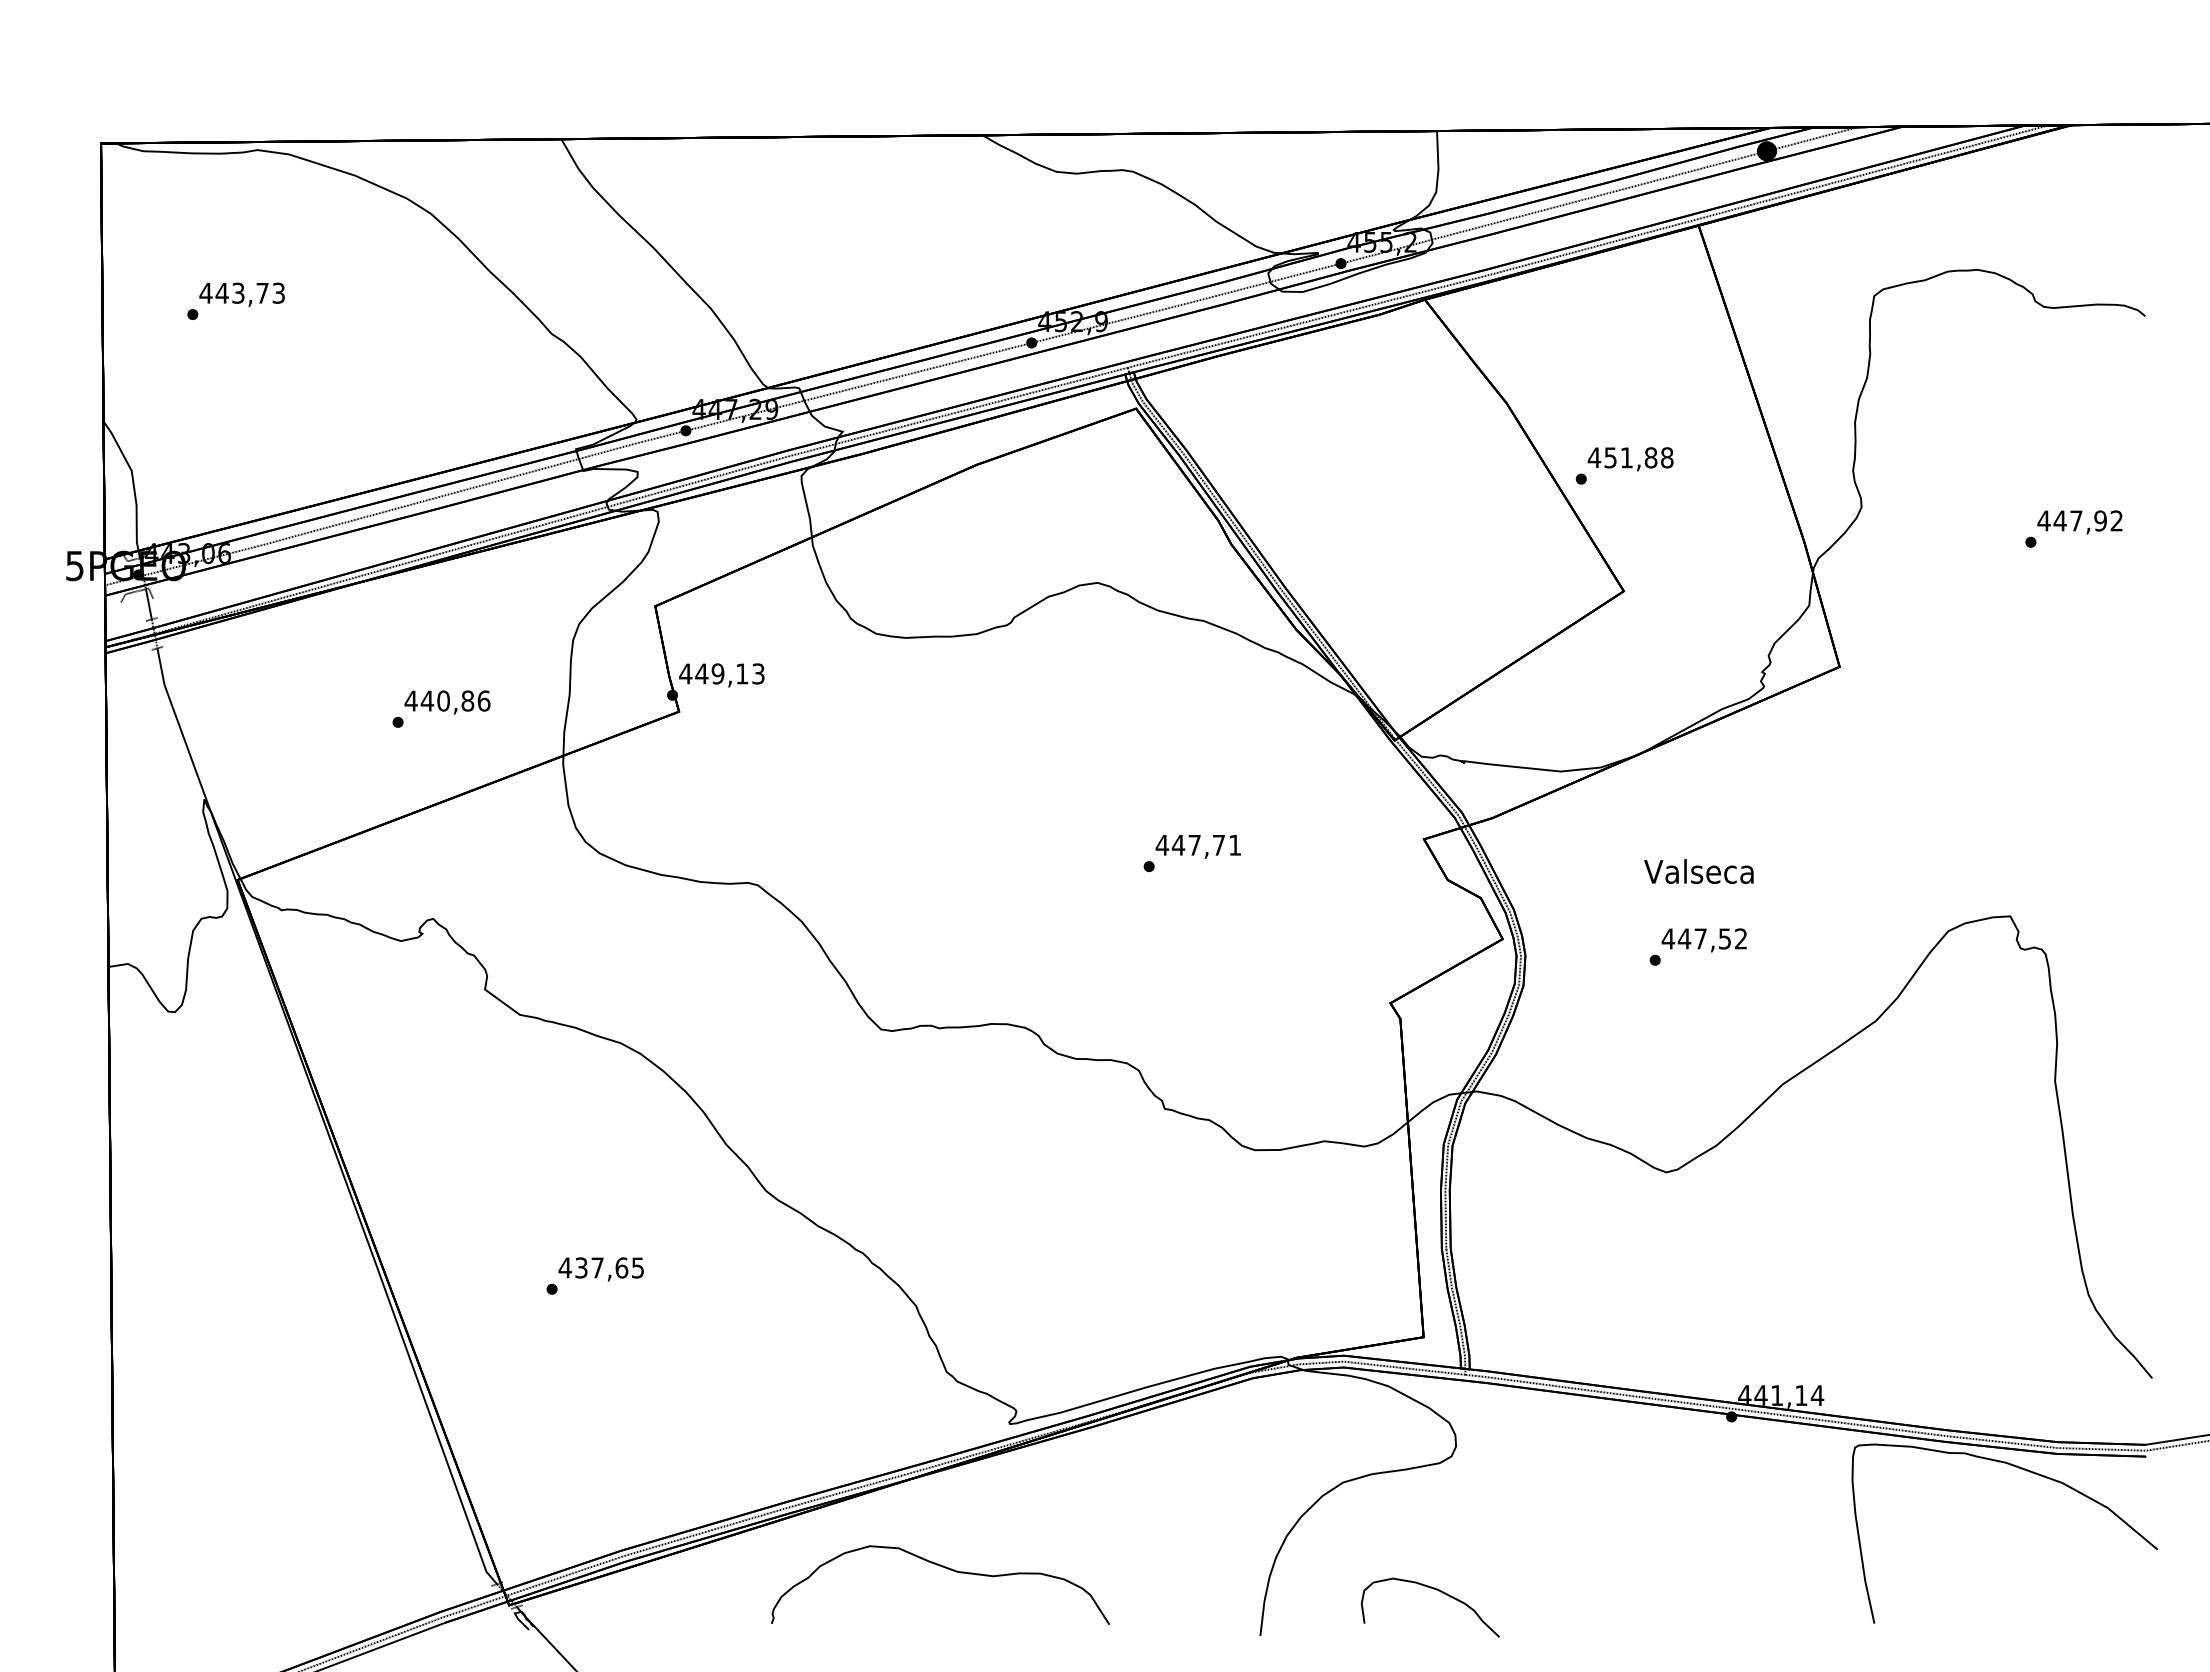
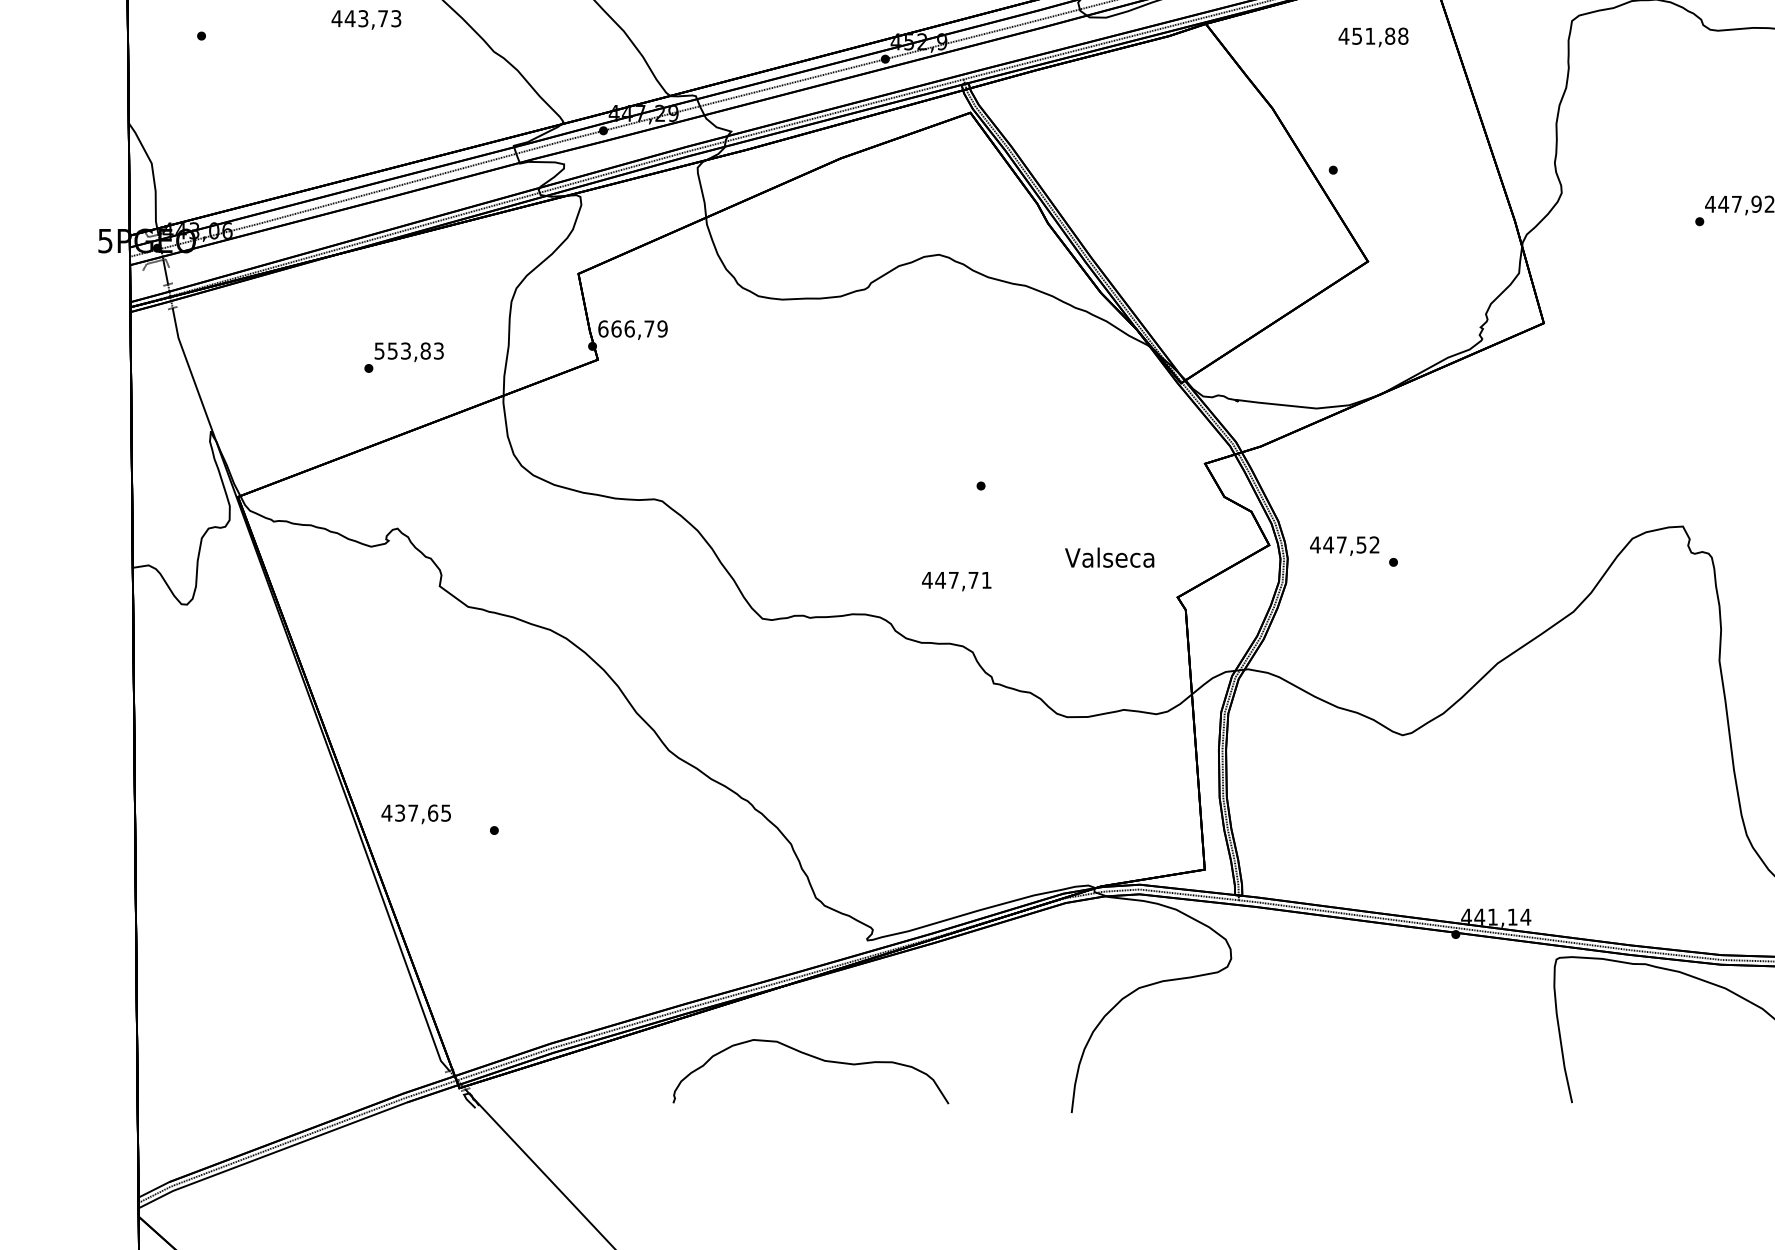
text: (241, 294) -> (365, 19), moved
text: (1630, 459) -> (1373, 37), moved
text: (721, 673) -> (632, 328), 449,13 -> 666,79
text: (447, 700) -> (409, 350), 440,86 -> 553,83
text: (1197, 846) -> (956, 581), moved
text: (1698, 871) -> (1109, 557), moved
text: (1703, 940) -> (1344, 546), moved
text: (600, 1269) -> (415, 814), moved
curve: (1438, 1591) -> (1216, 1076), removed

